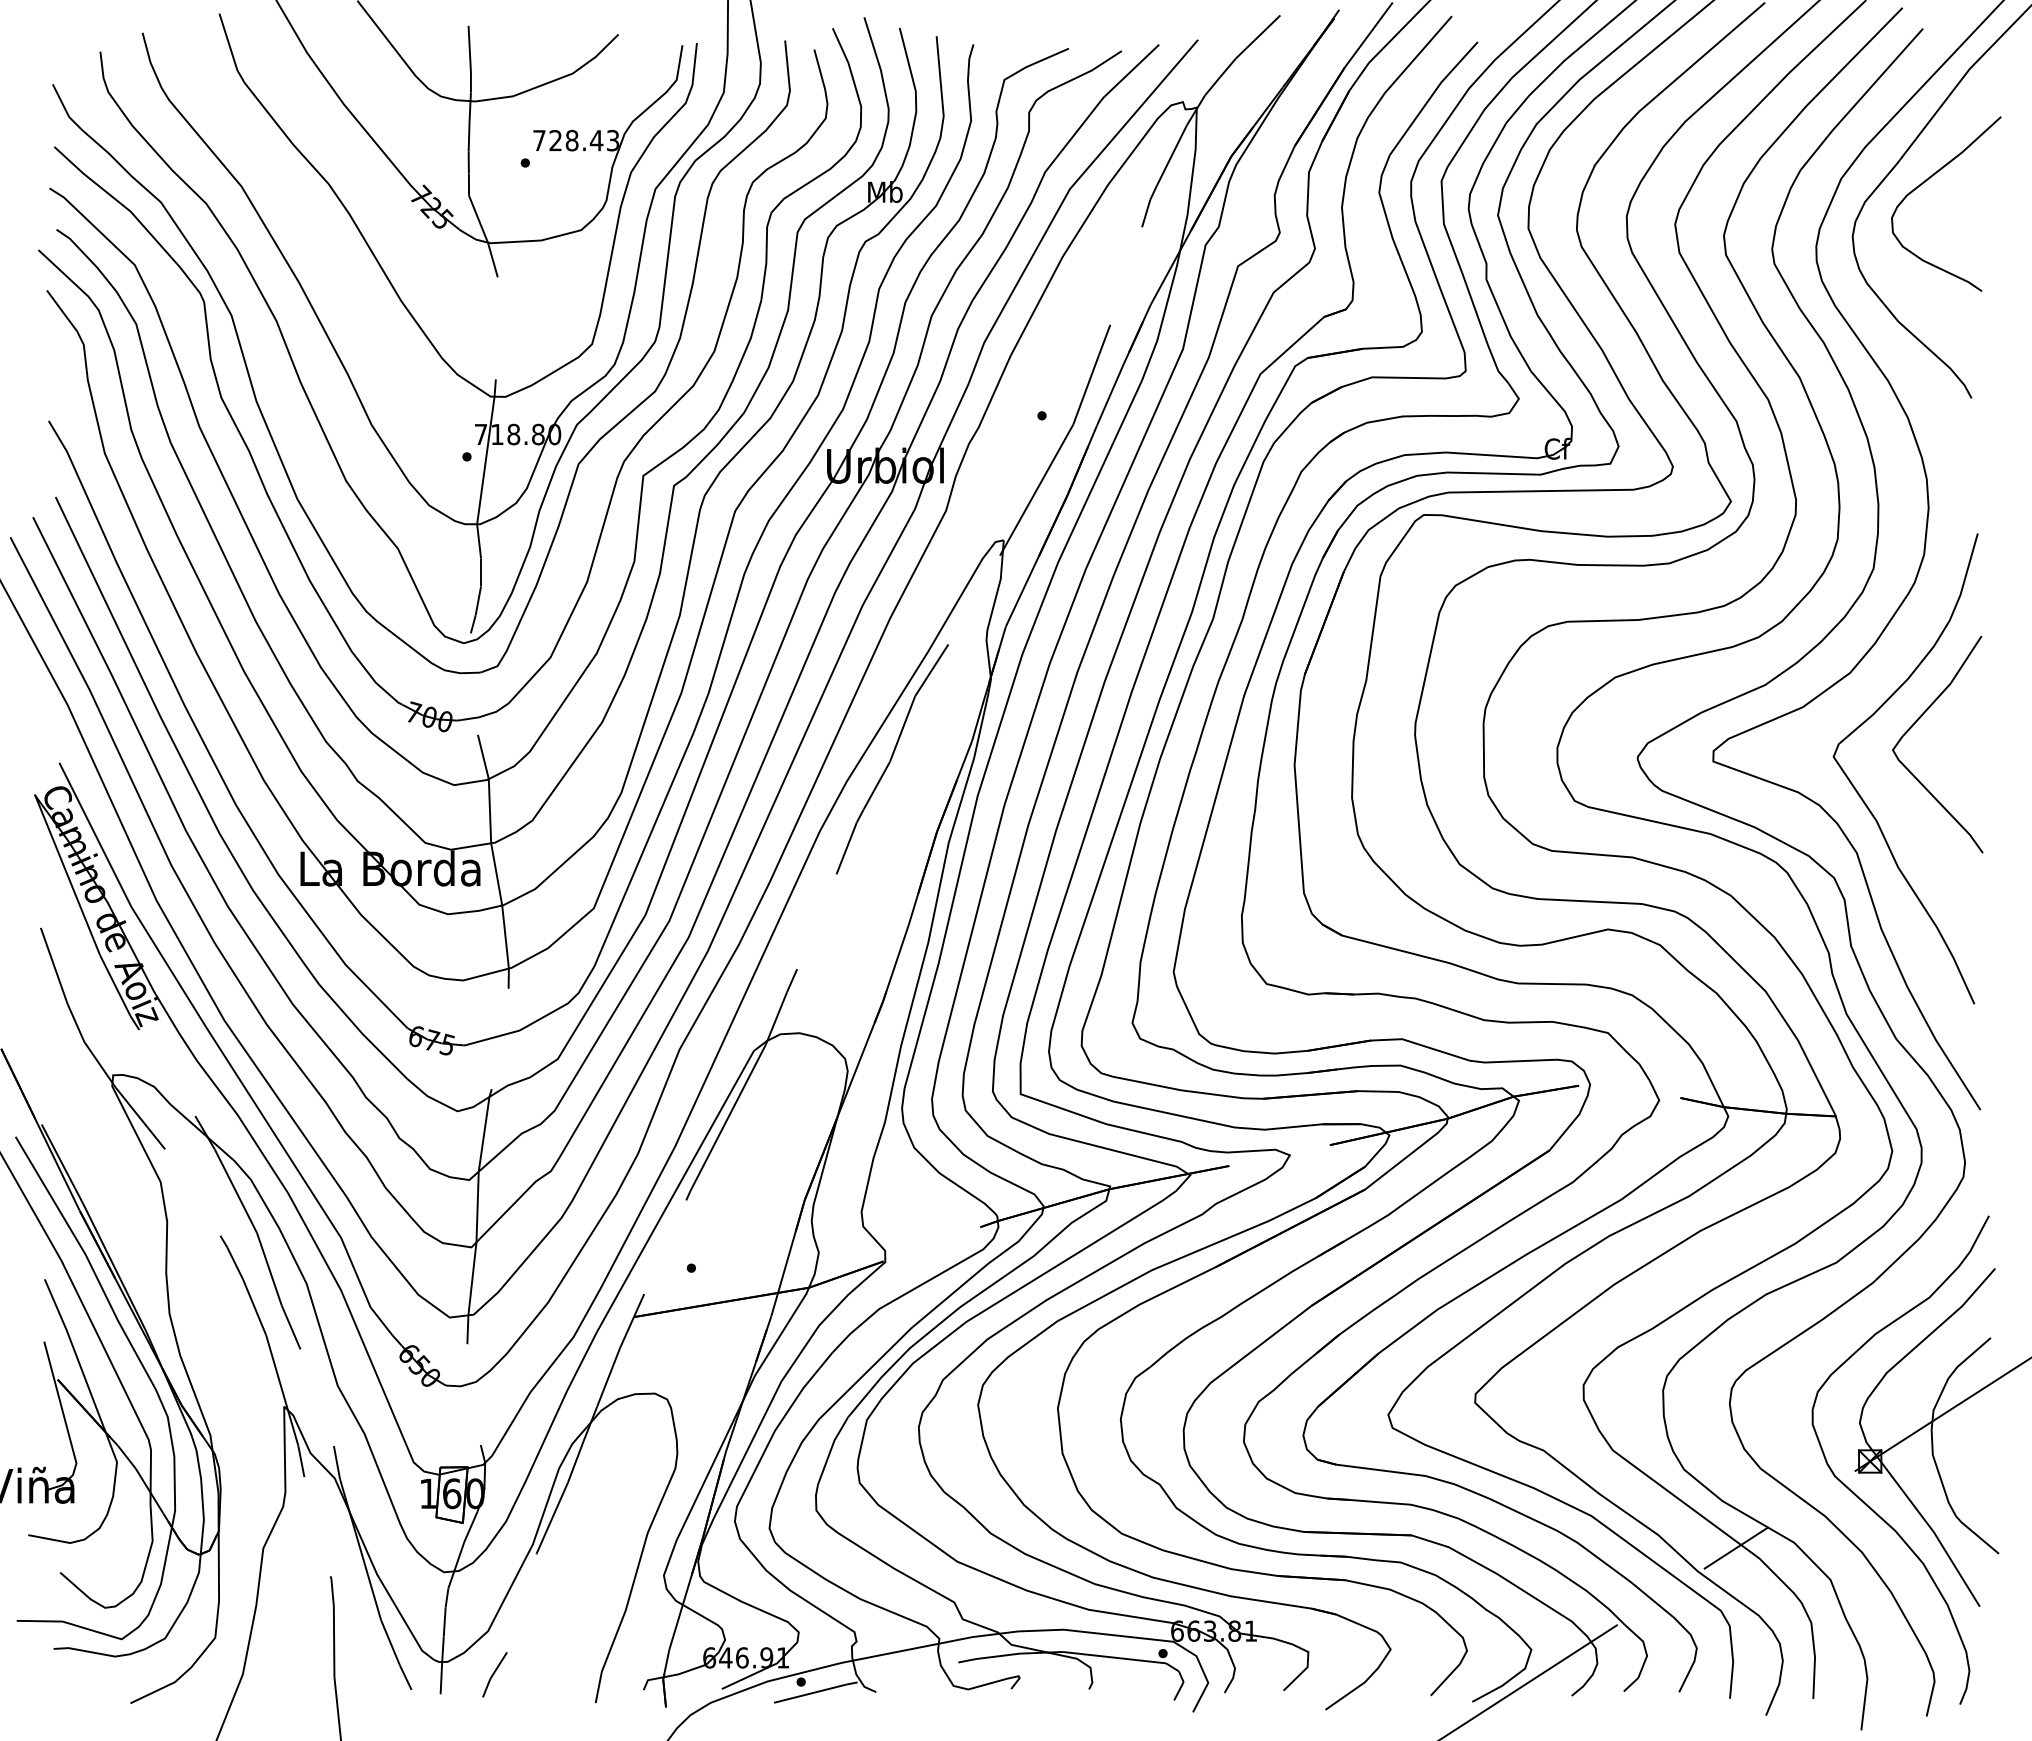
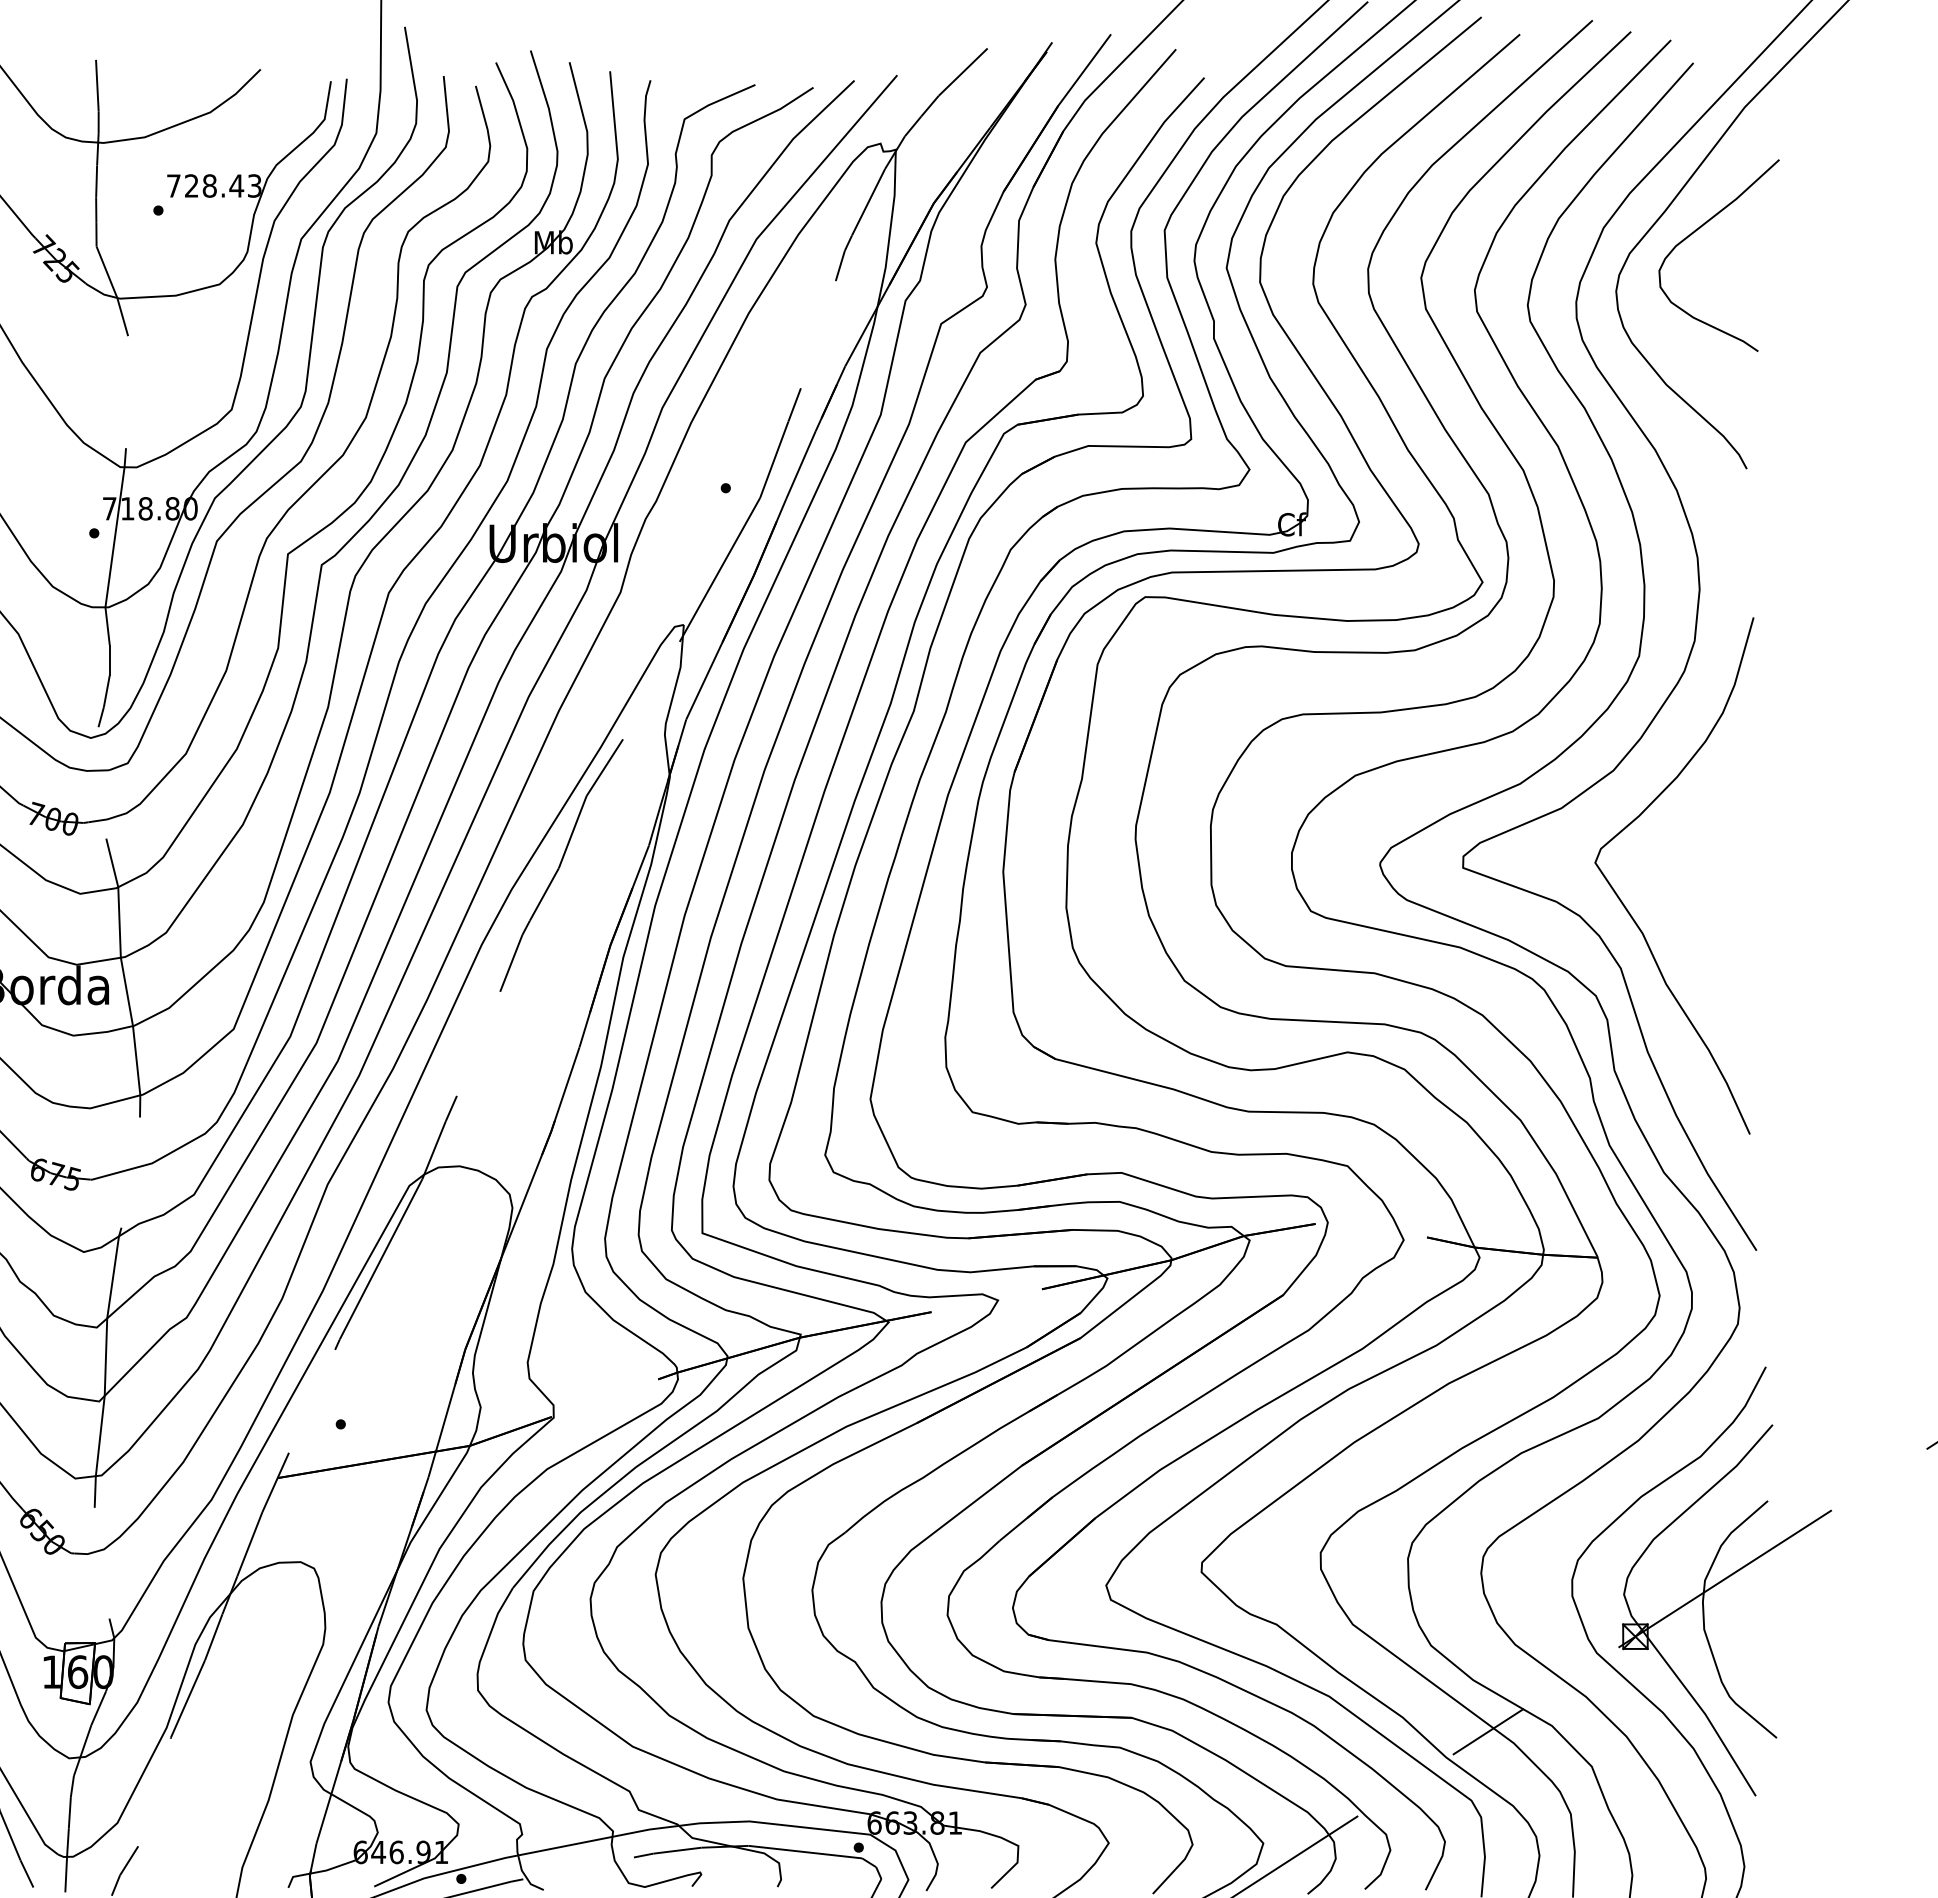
curve: (1912, 727) -> (1681, 830), removed

